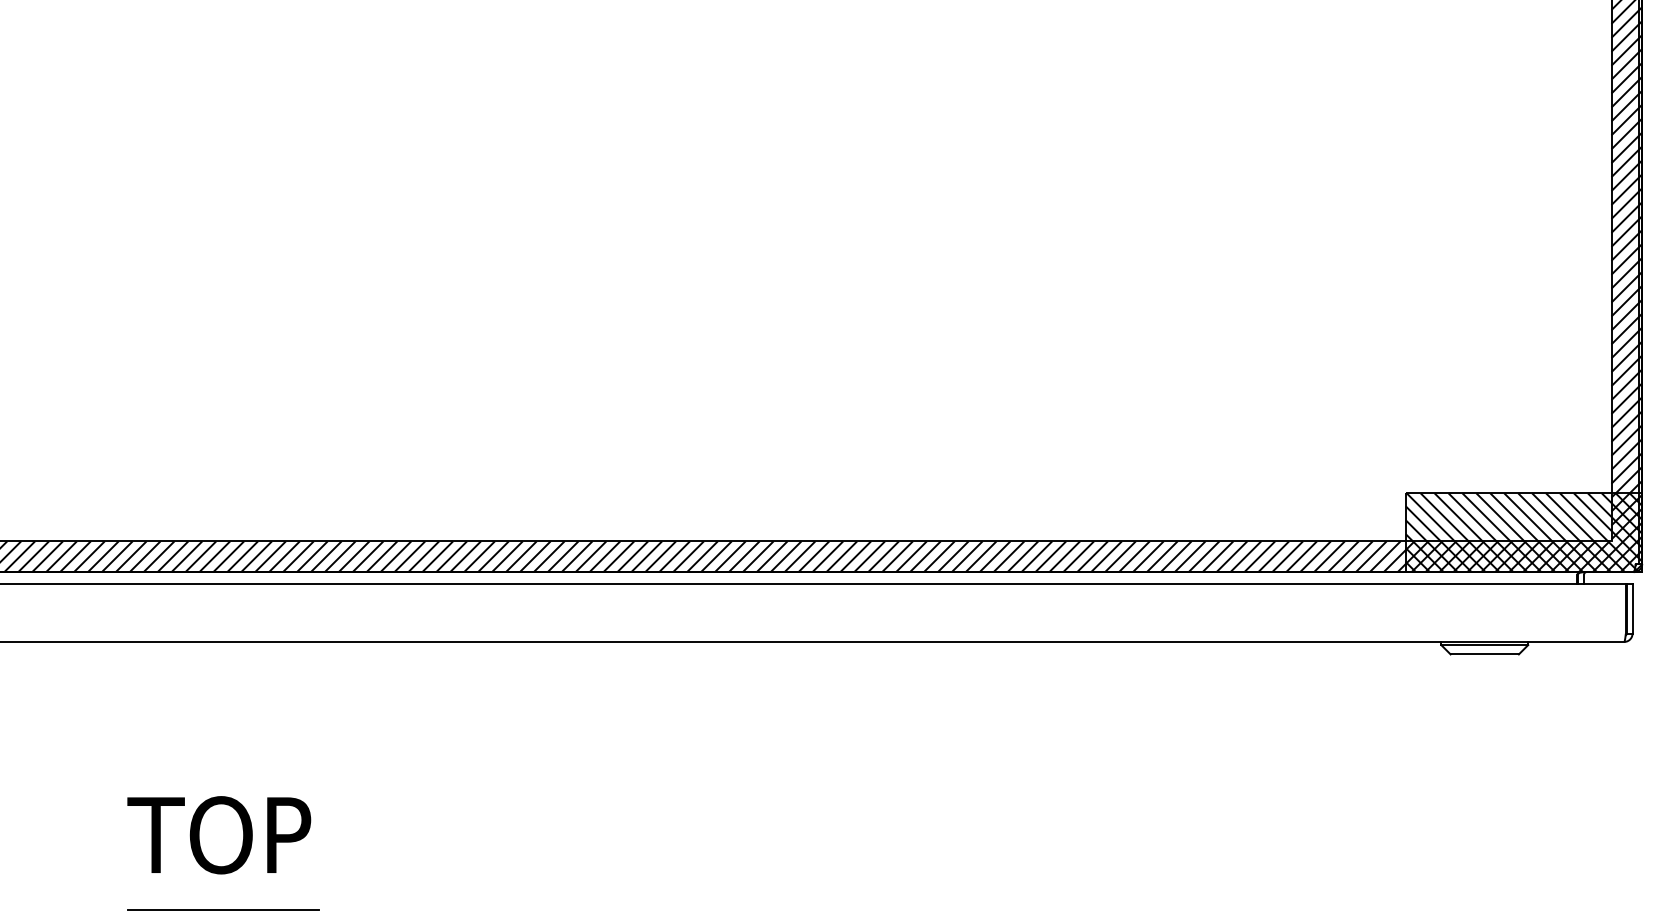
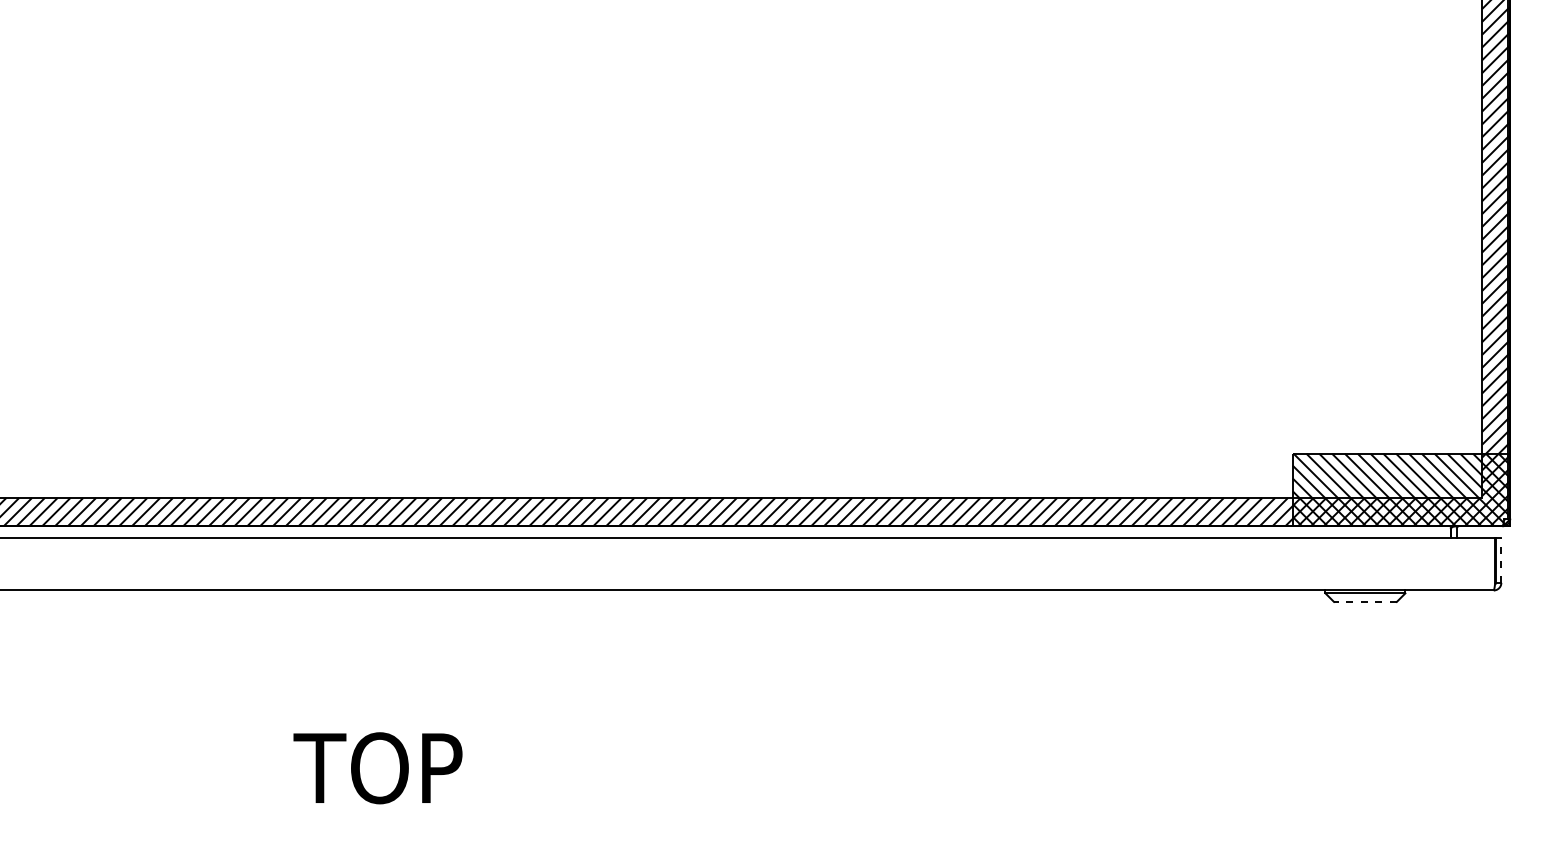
line: (1632, 609) -> (1501, 560), solid -> dashed
line: (1484, 654) -> (1365, 602), solid -> dashed
text: (219, 835) -> (378, 768), moved
line: (223, 910) -> (205, 837), removed

